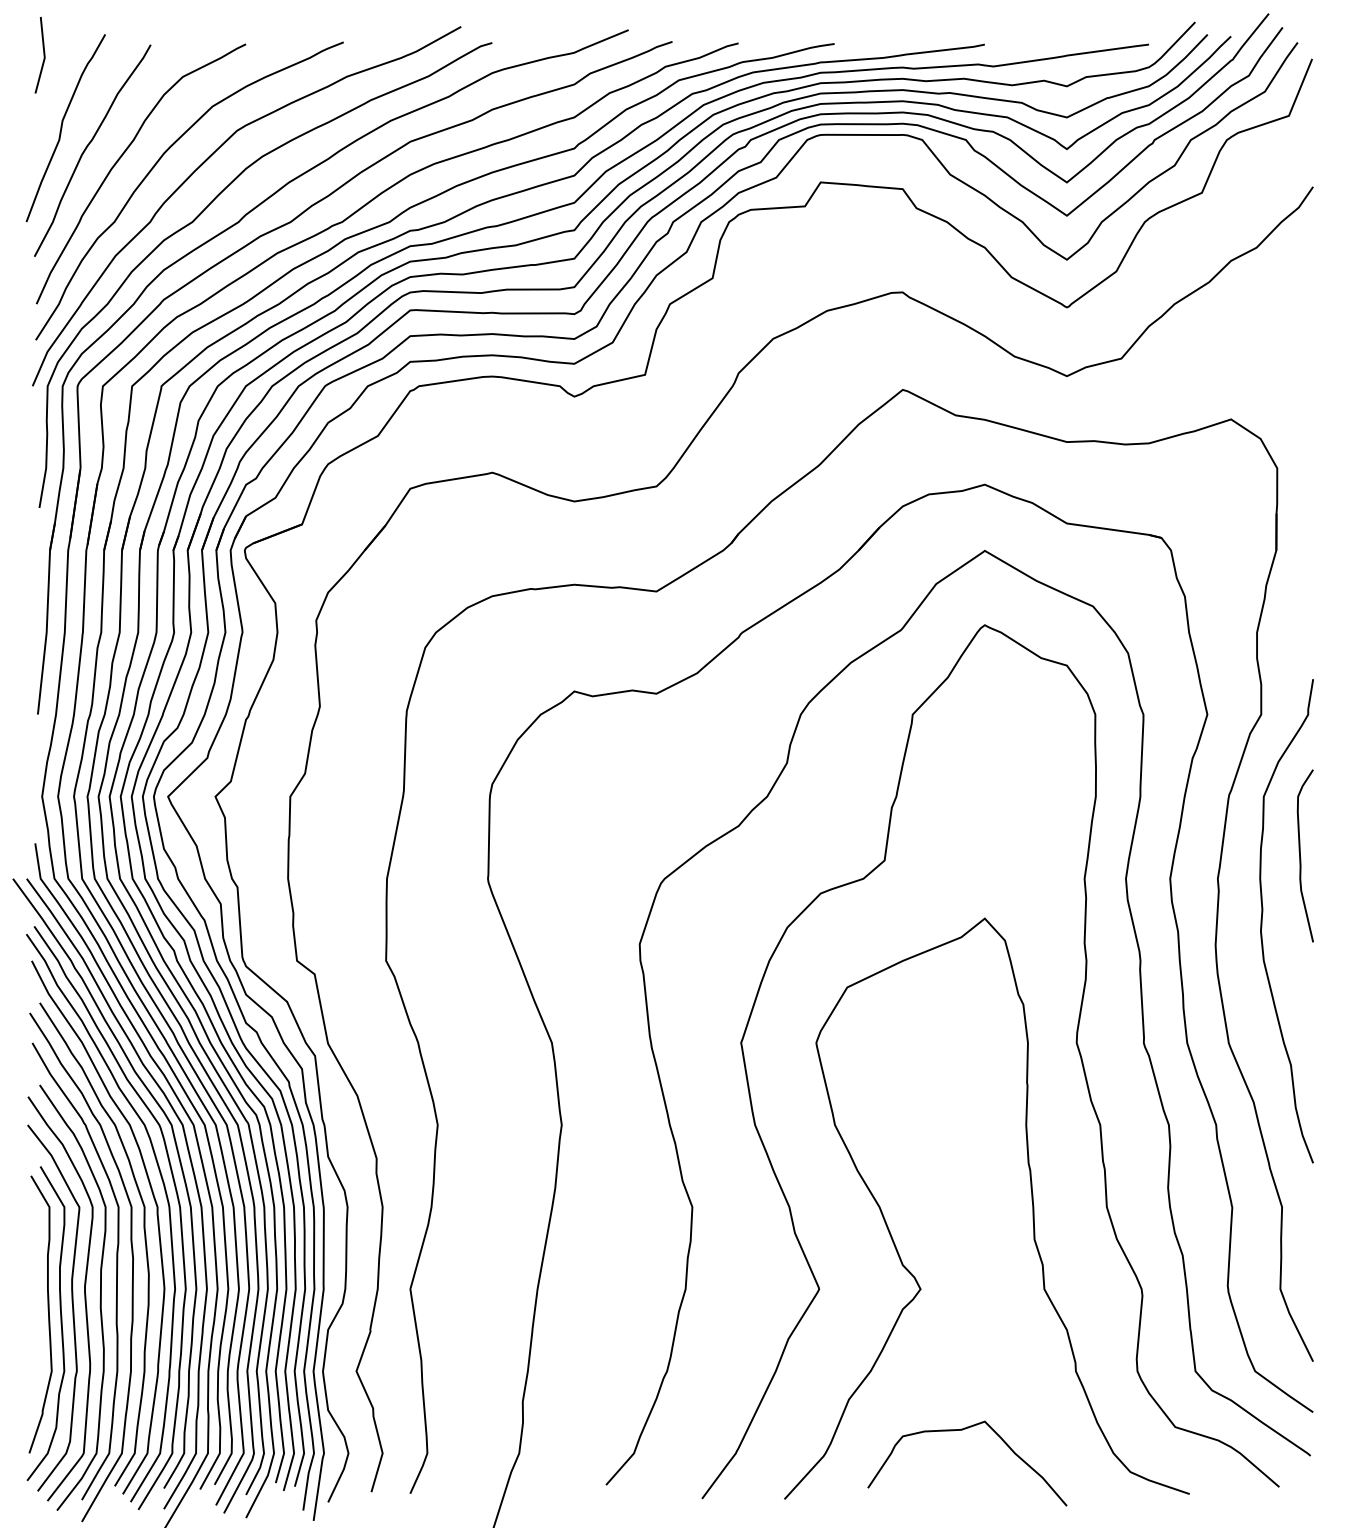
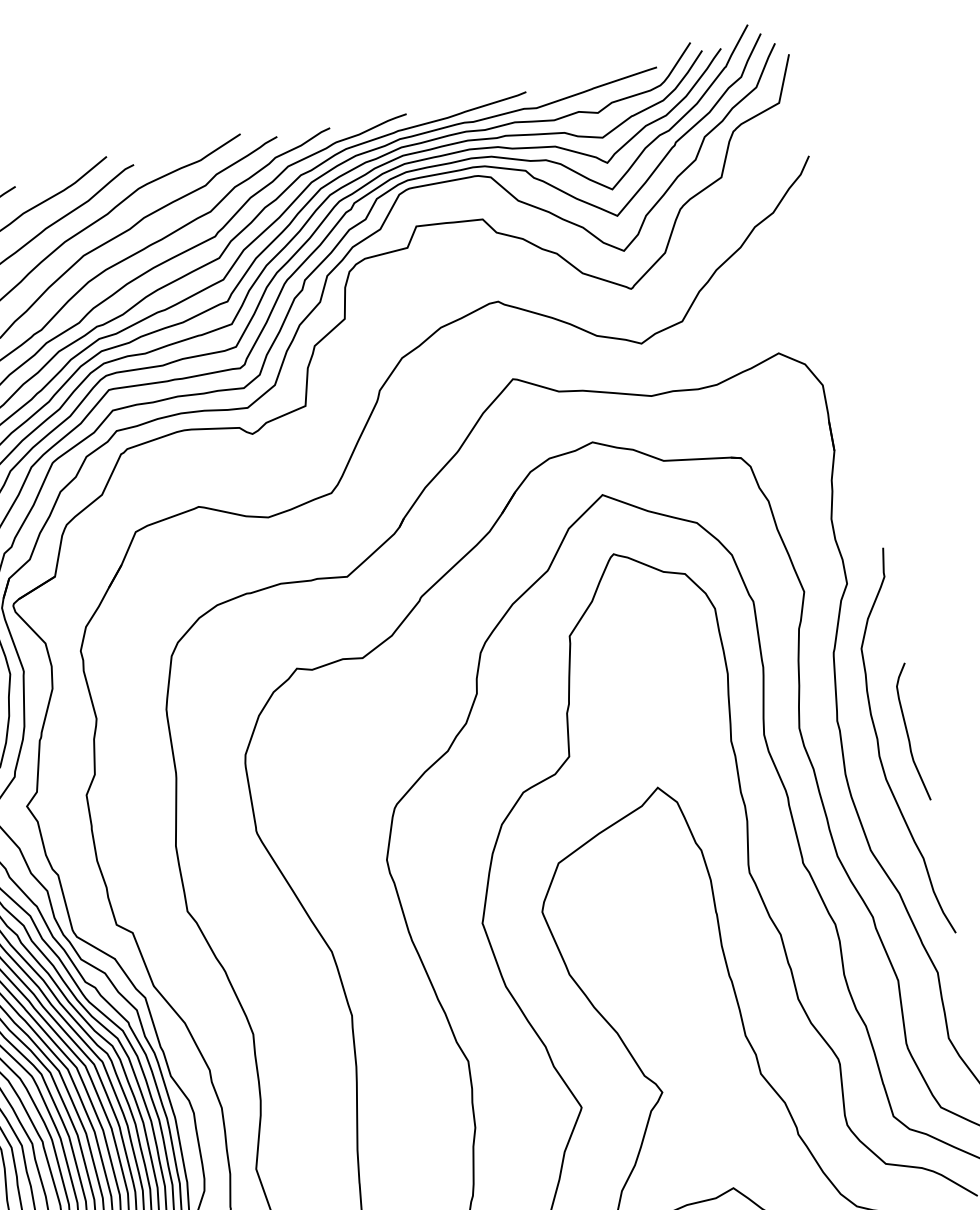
curve: (1300, 855) -> (907, 733), moved

